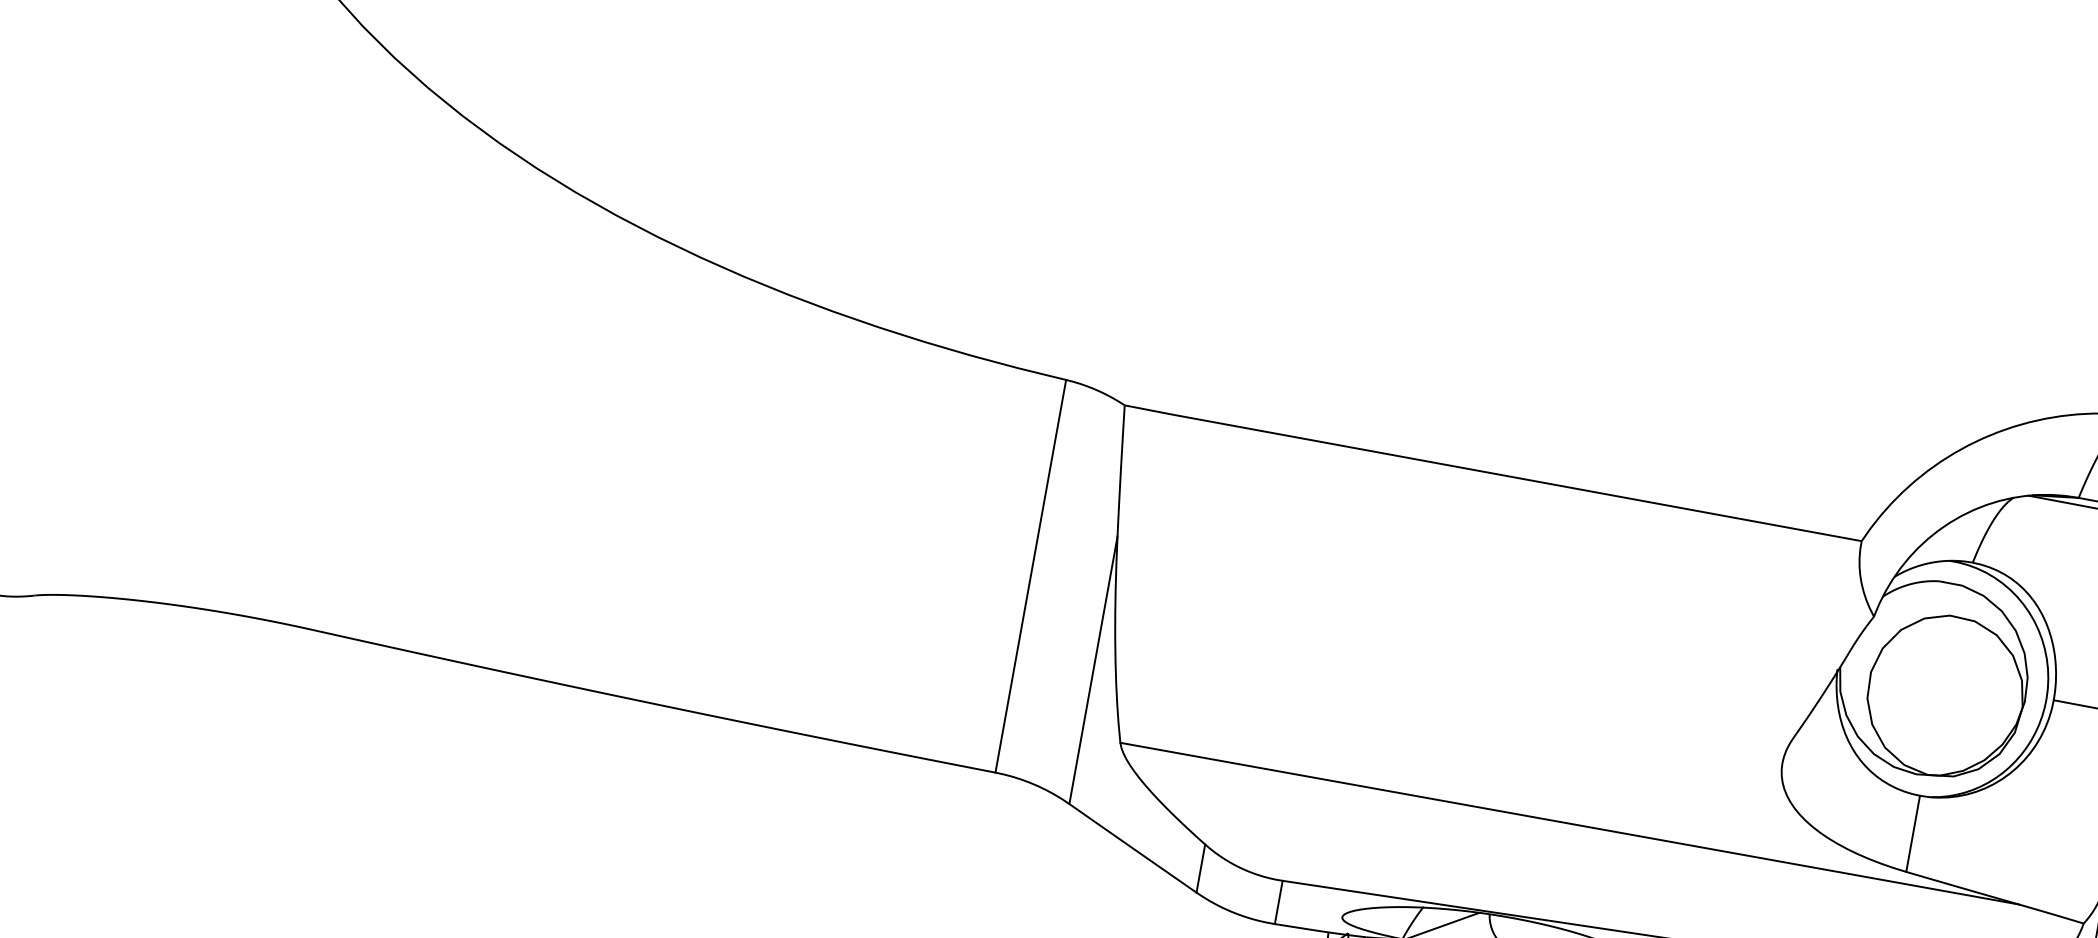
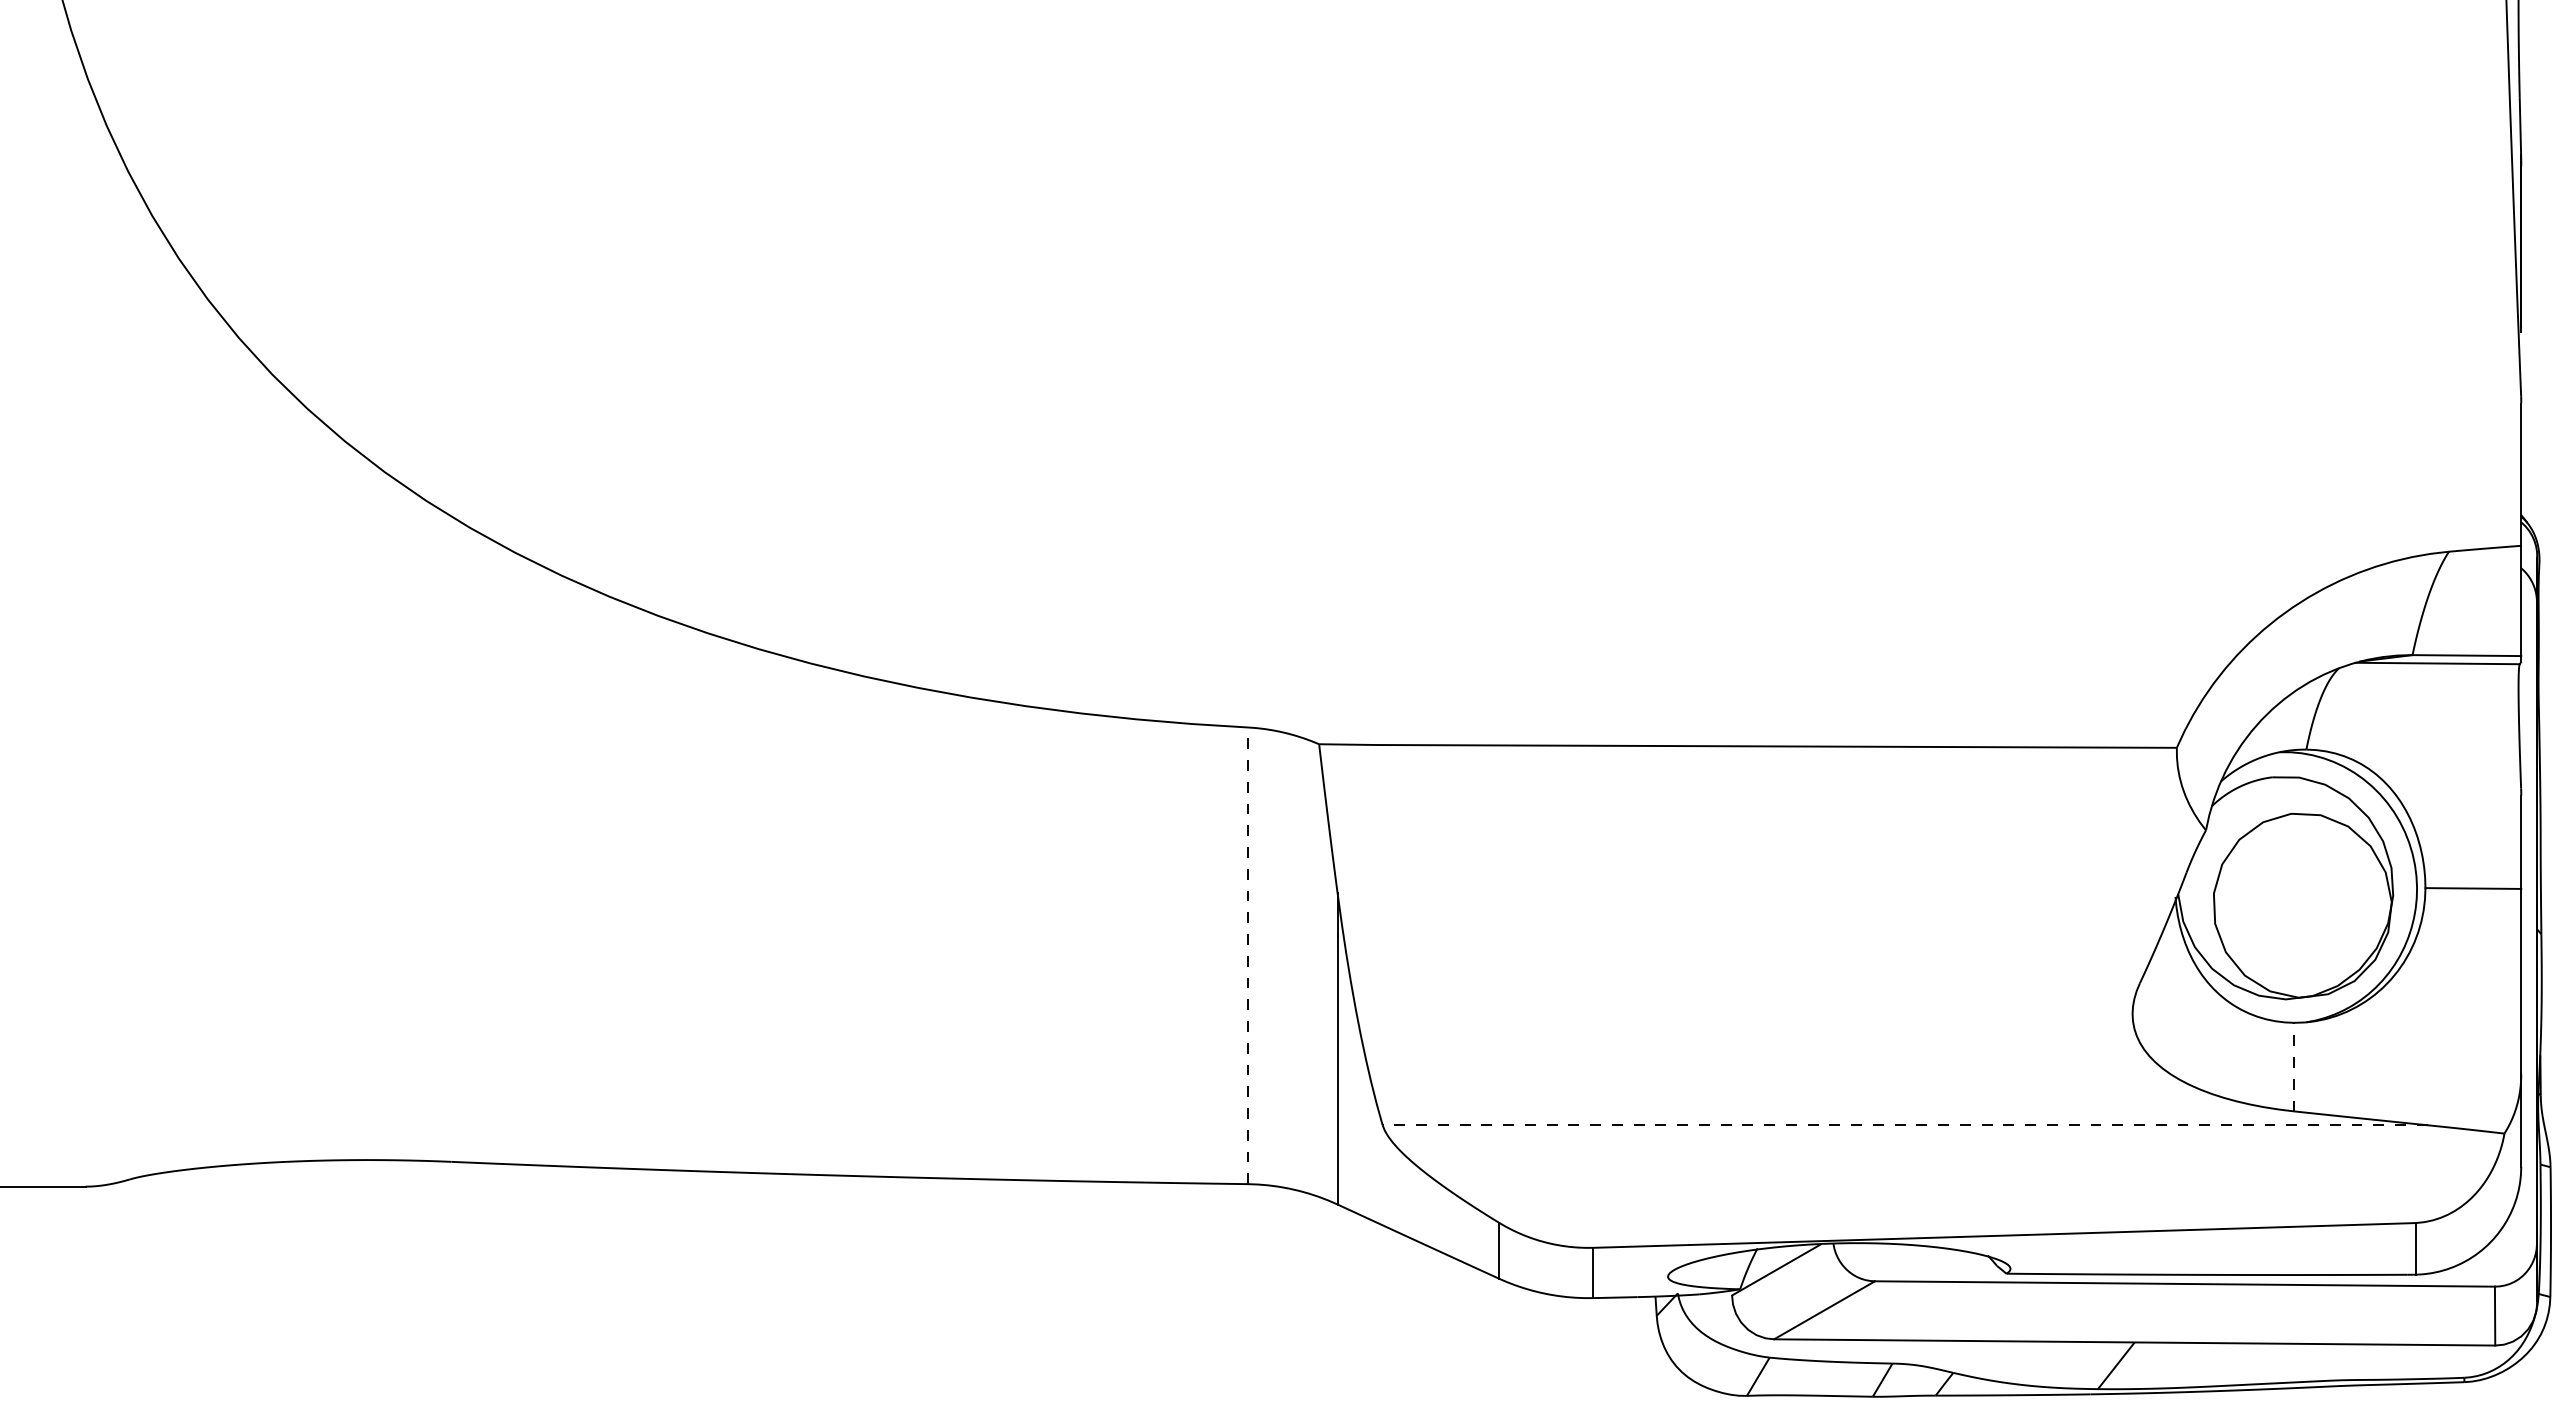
line: (1030, 575) -> (1247, 955), solid -> dashed
line: (1569, 823) -> (1904, 1125), solid -> dashed
line: (1913, 833) -> (2294, 1066), solid -> dashed

